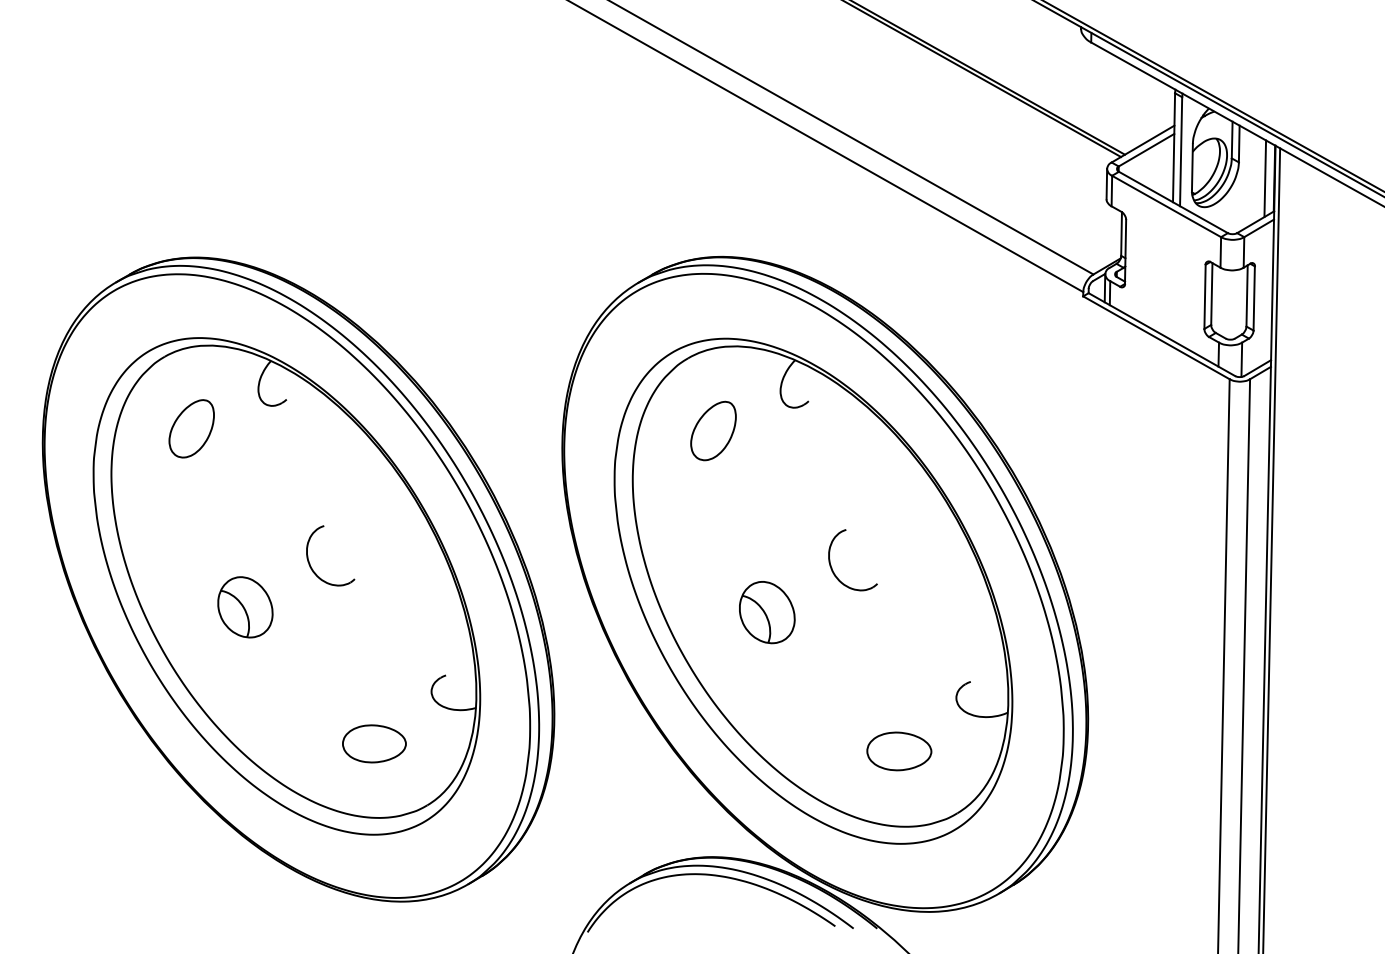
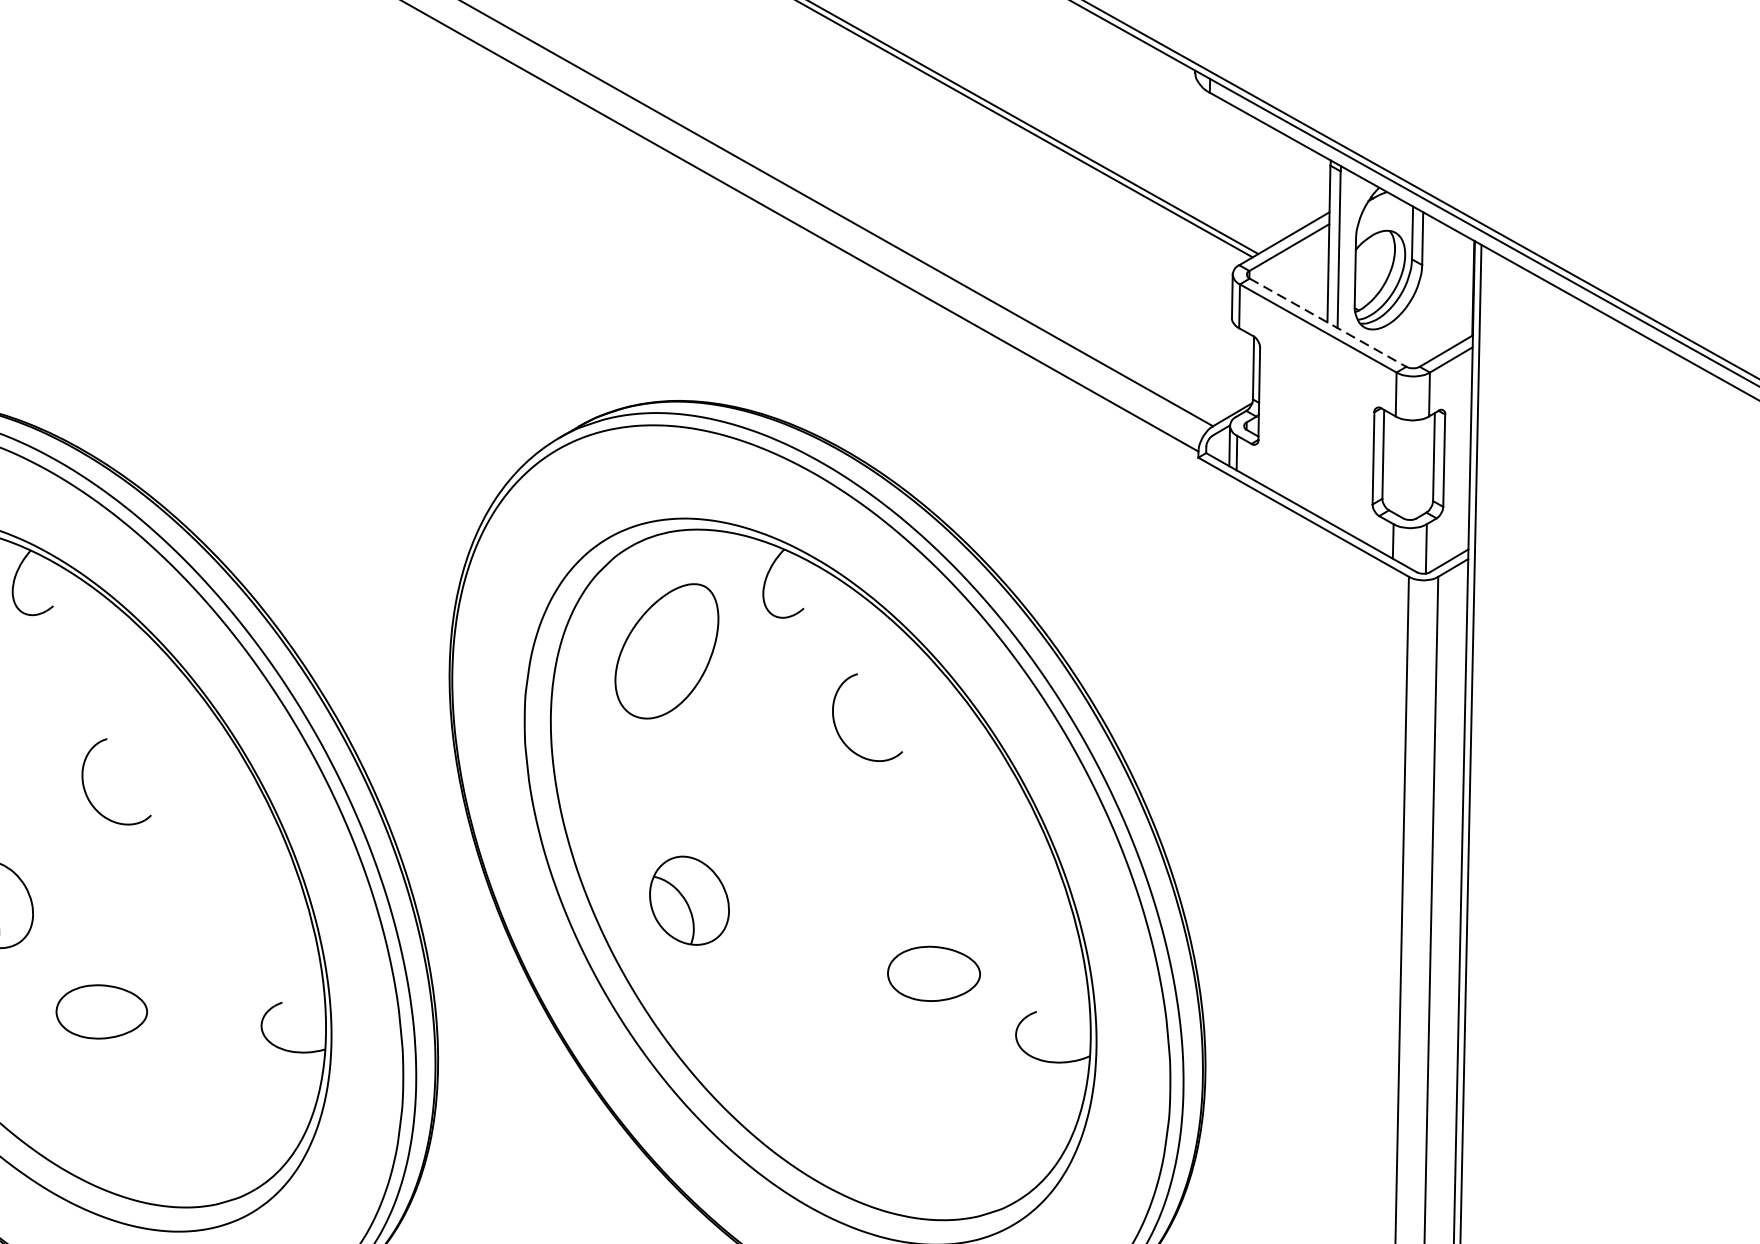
line: (1265, 178) -> (1460, 288), removed
line: (1173, 202) -> (1328, 322), solid -> dashed
part: (713, 430) -> (666, 650), size x1.6
part: (310, 563) -> (87, 792), moved
part: (832, 567) -> (837, 728), moved
part: (767, 612) -> (689, 900), moved
part: (374, 743) -> (101, 1011), moved
part: (899, 751) -> (934, 973), moved

